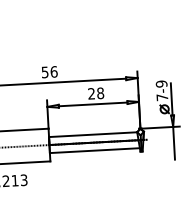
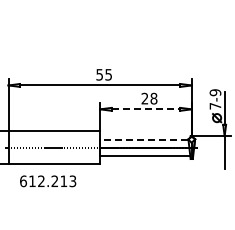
text: (53, 71) -> (108, 74), 56 -> 55
line: (93, 104) -> (146, 109), solid -> dashed
line: (92, 134) -> (143, 139), solid -> dashed

